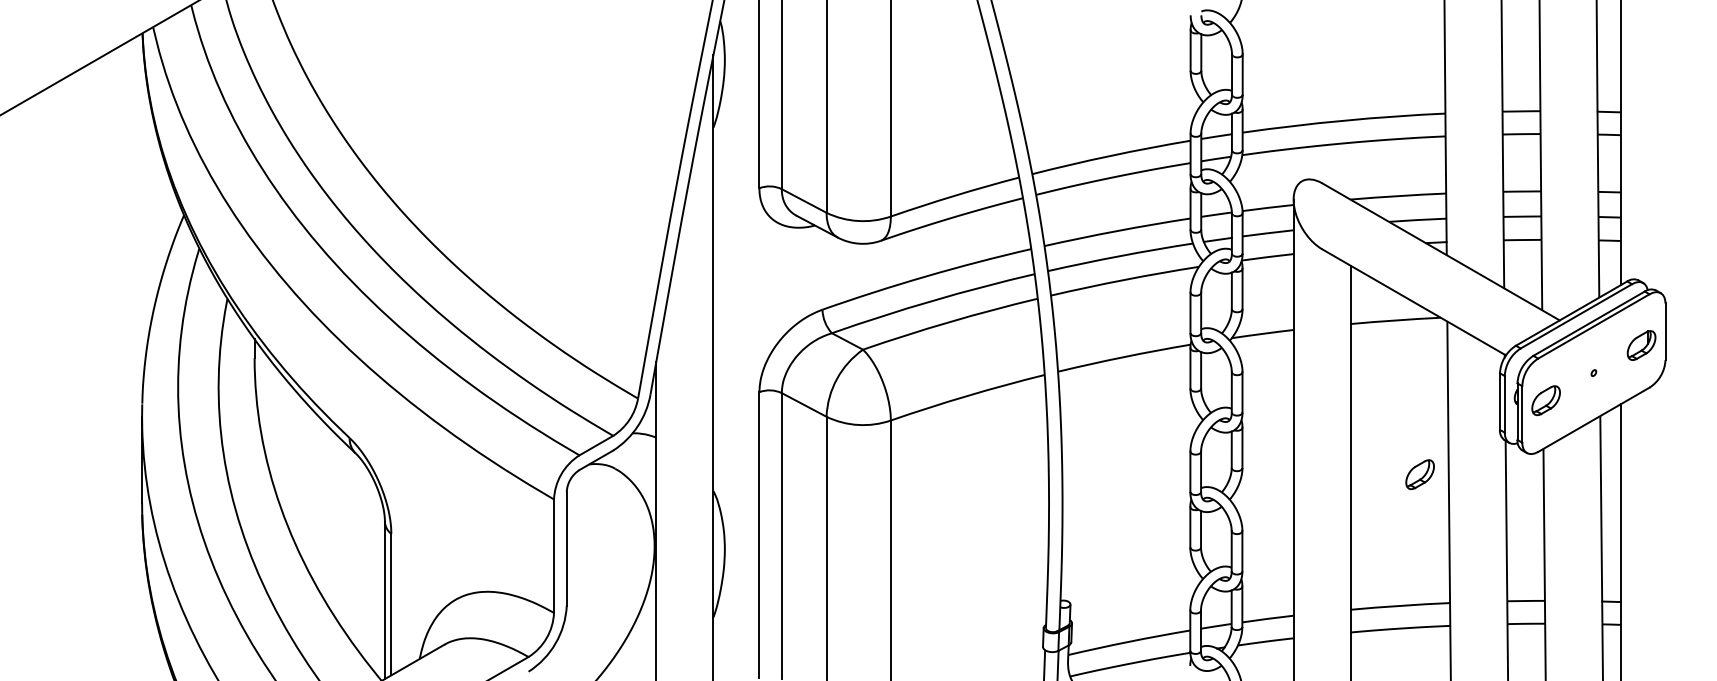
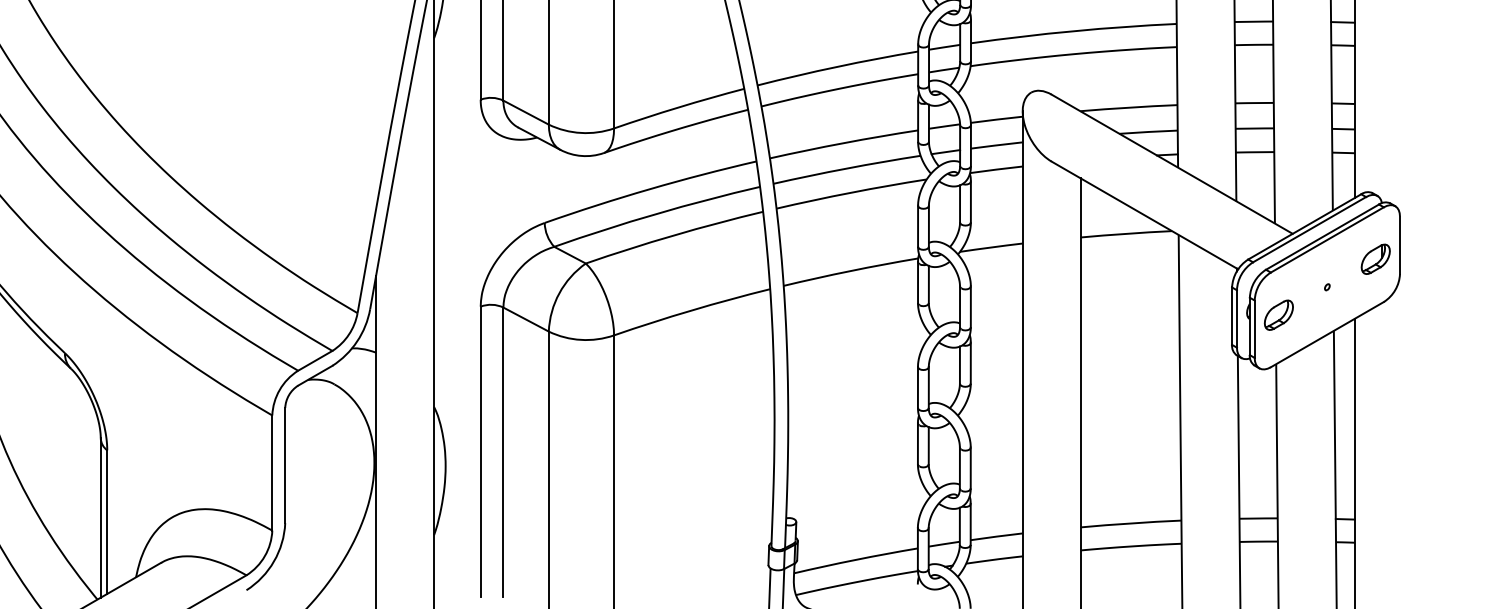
part: (1419, 474) -> (1150, 390), removed

